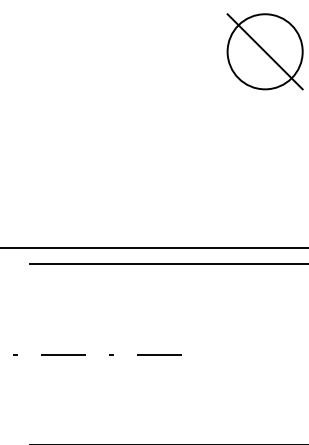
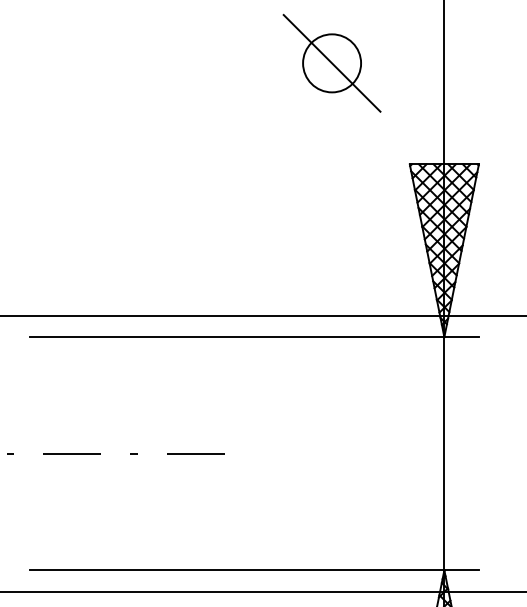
circle: (264, 51) -> (331, 63), size x0.6

